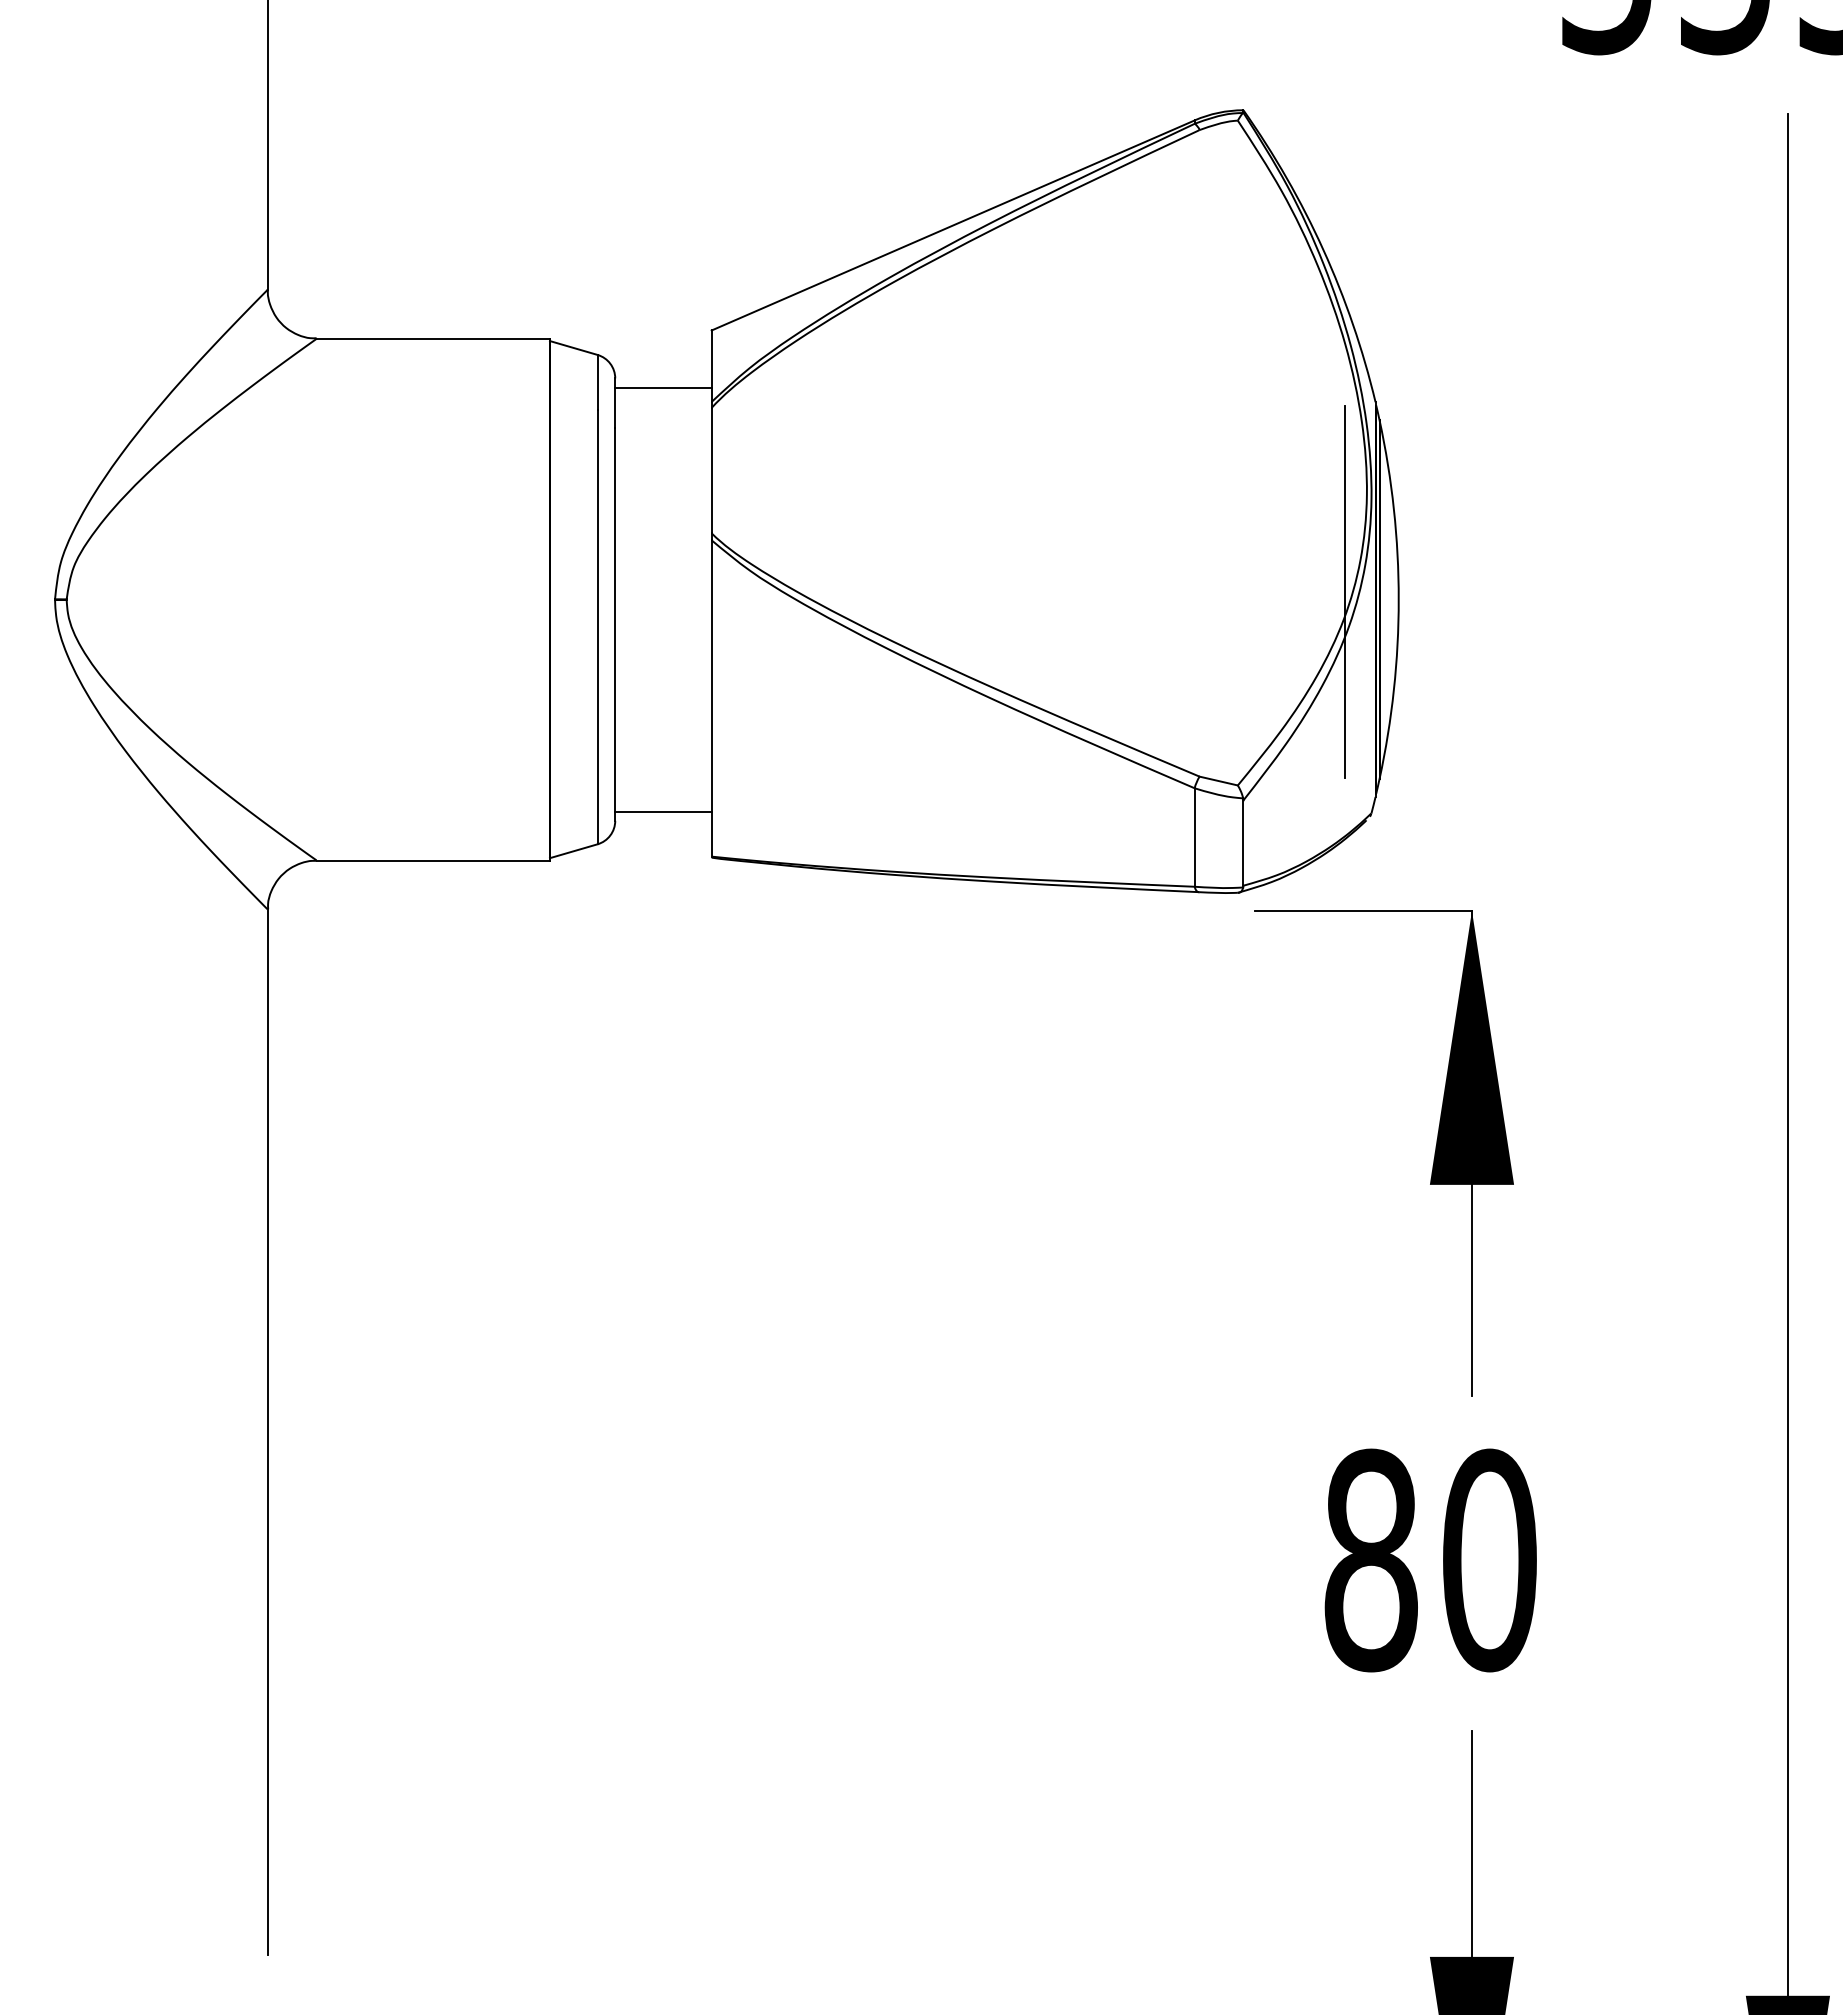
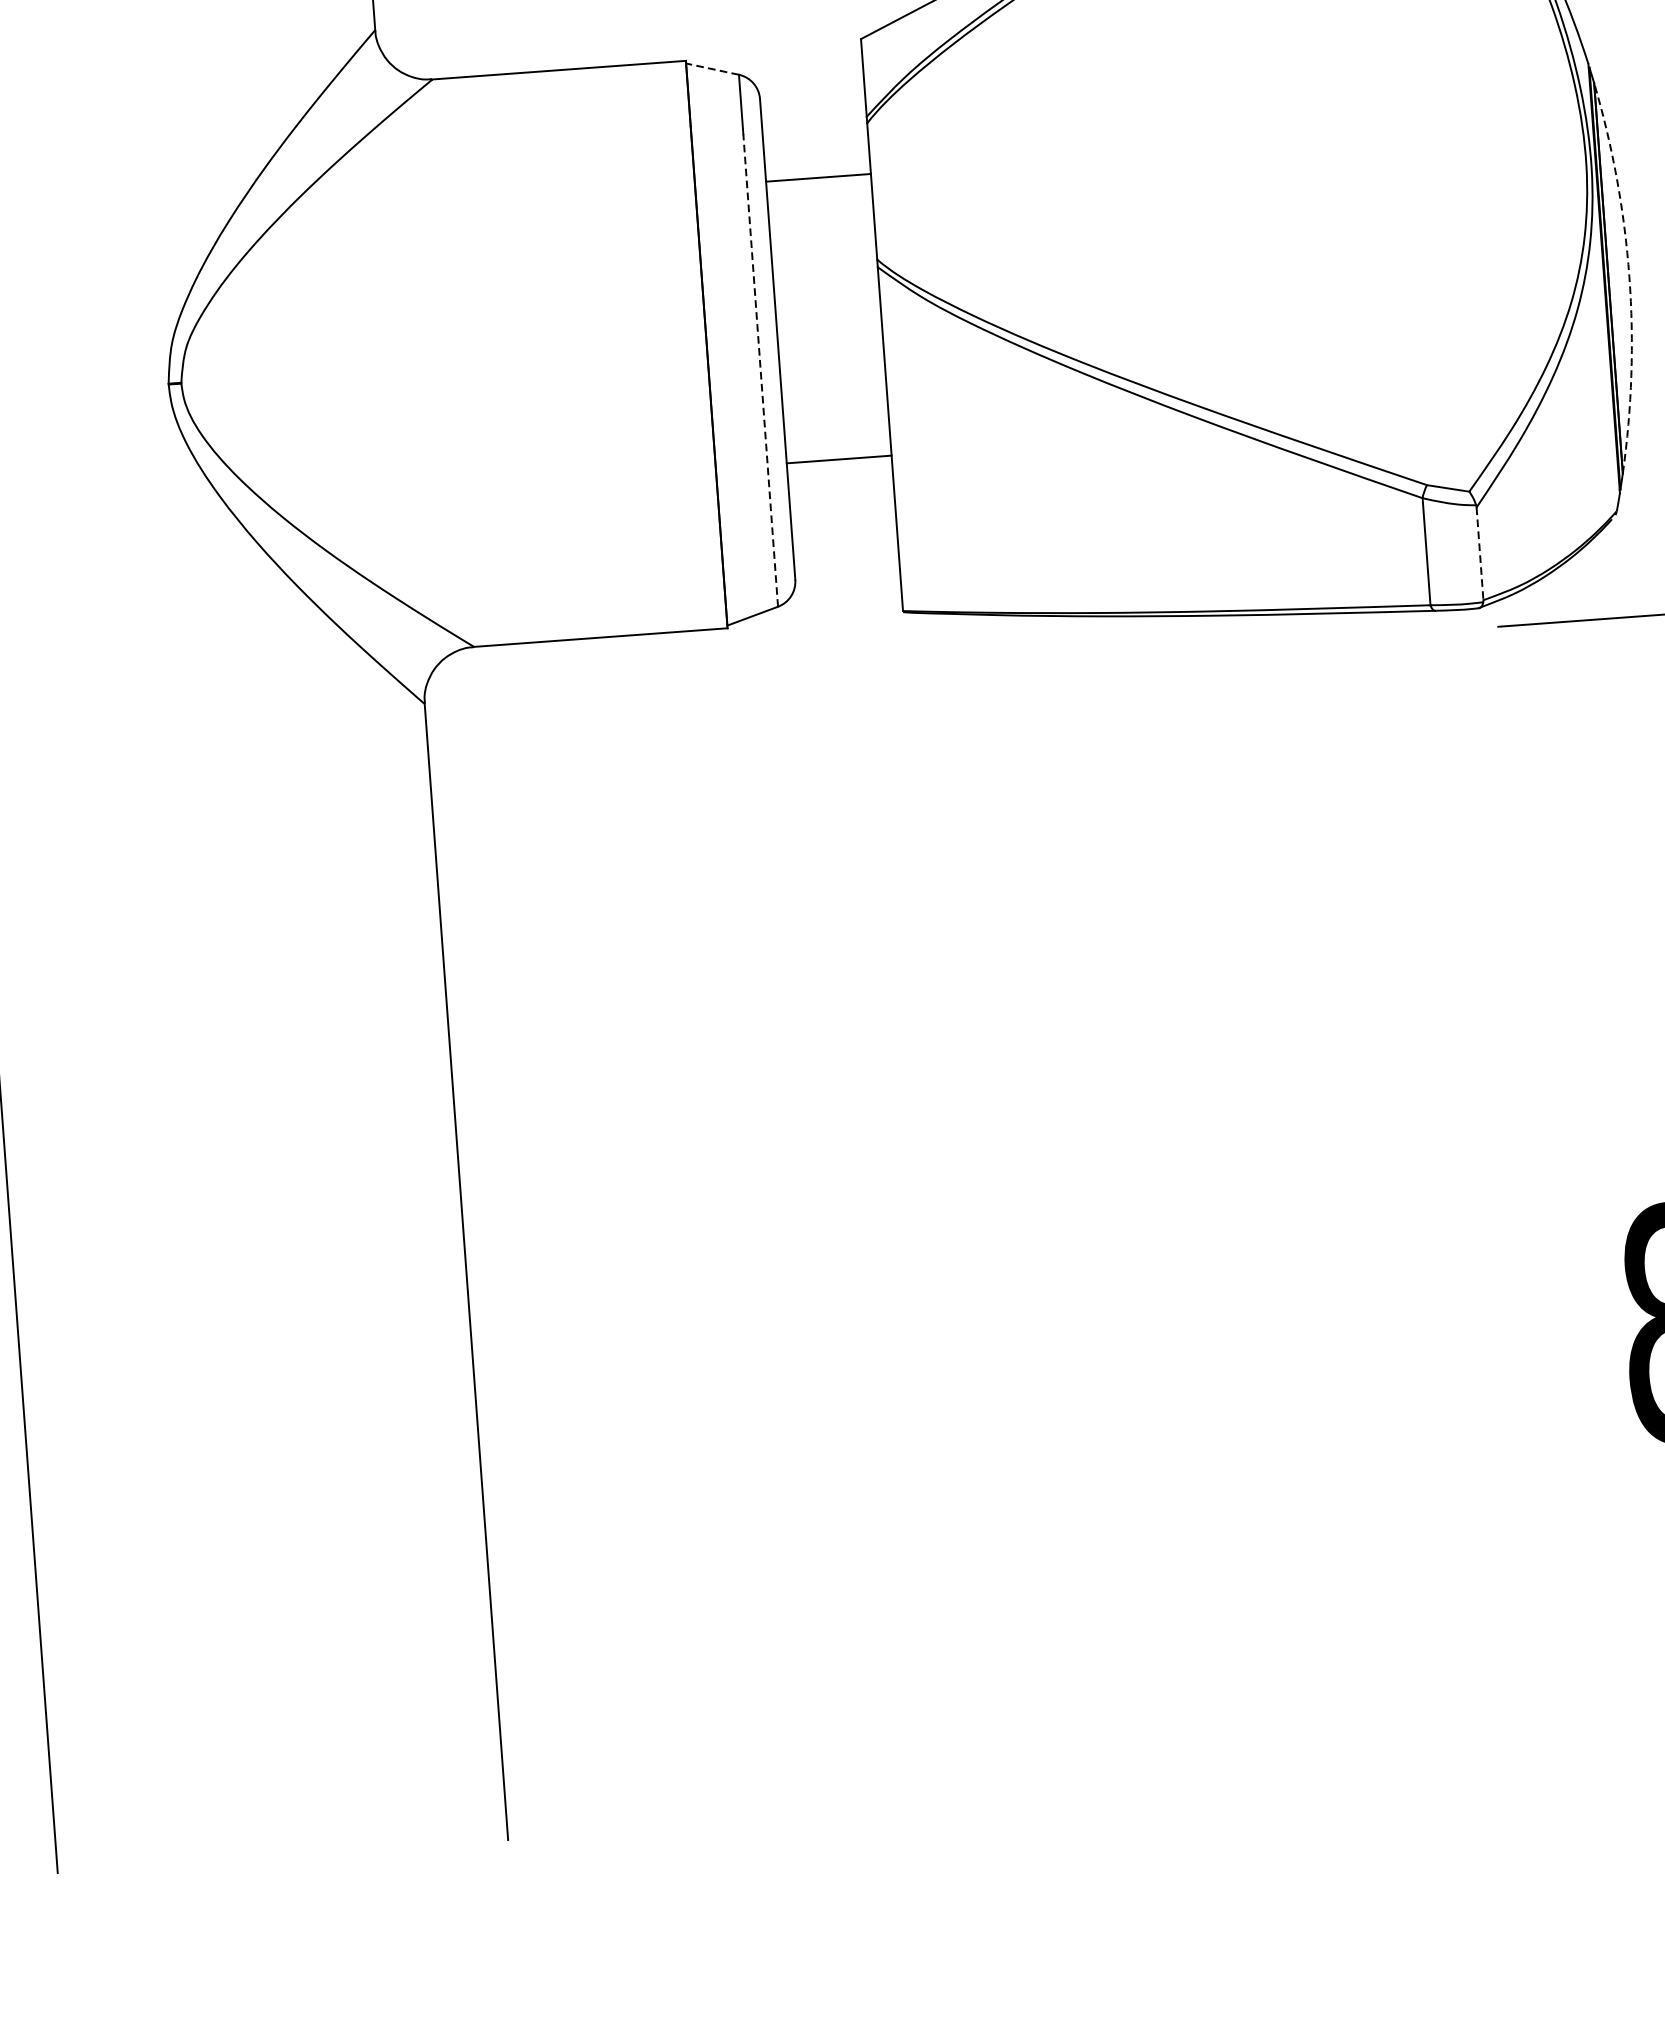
line: (573, 348) -> (712, 69), solid -> dashed
line: (663, 387) -> (818, 177), moved
line: (1345, 591) -> (1570, 272), removed
arc: (1398, 599) -> (1629, 276), solid -> dashed
line: (597, 626) -> (760, 370), solid -> dashed
line: (663, 811) -> (839, 459), moved
line: (1243, 843) -> (1480, 554), solid -> dashed

